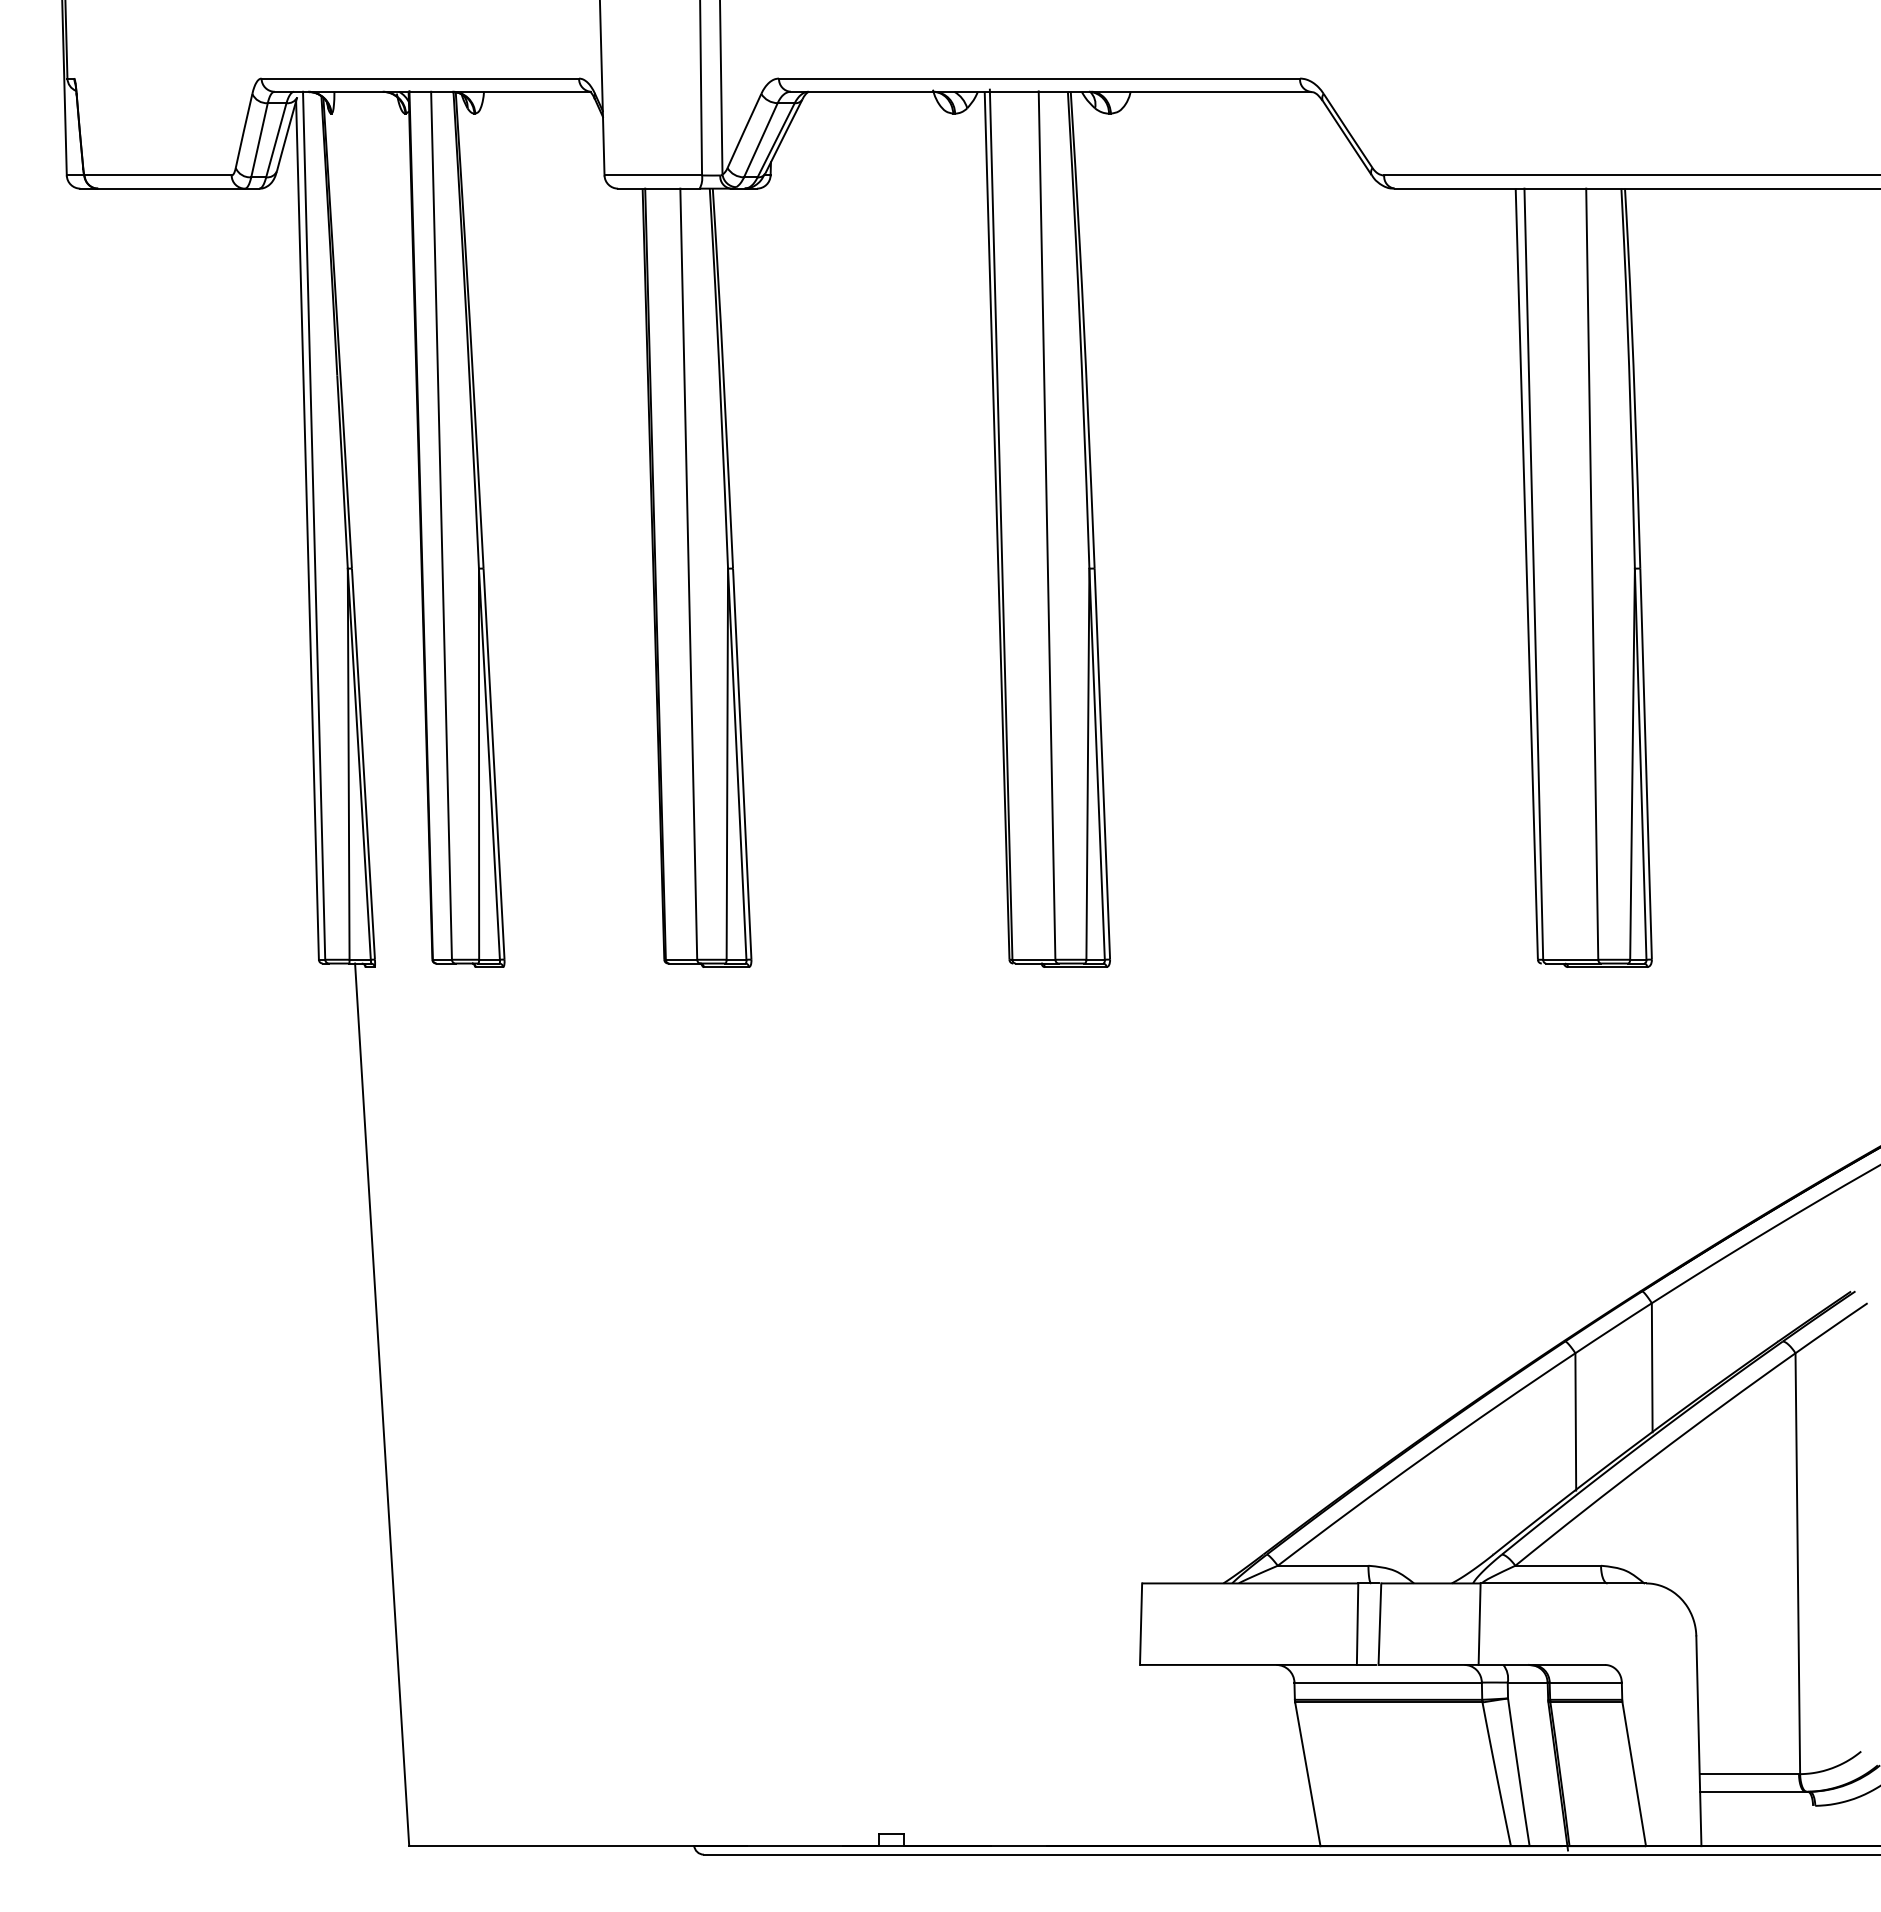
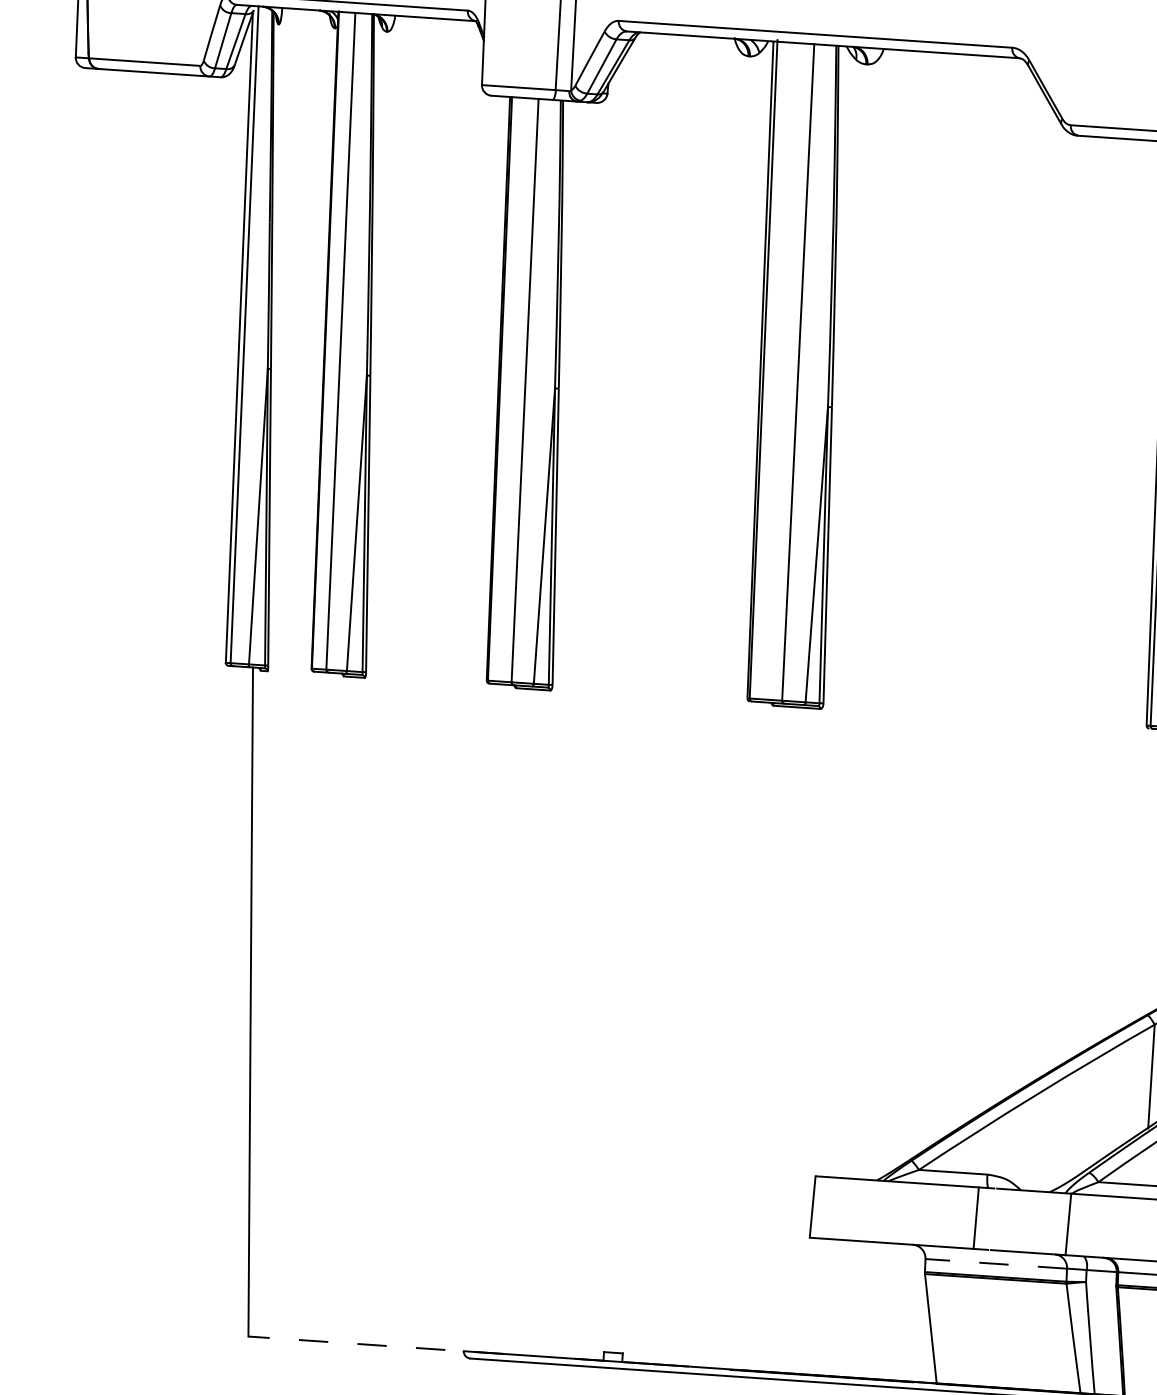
line: (1379, 1623) -> (992, 1218), removed
line: (1388, 1682) -> (996, 1263), solid -> dashed
line: (577, 1845) -> (375, 1345), solid -> dashed

